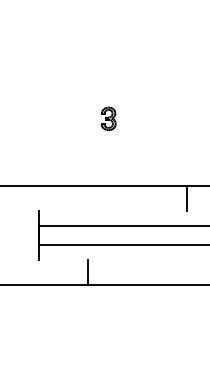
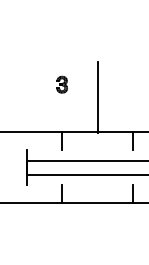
part: (108, 118) -> (62, 84), moved
line: (137, 136) -> (97, 97), added
line: (88, 197) -> (62, 140), added
line: (186, 272) -> (132, 194), added

